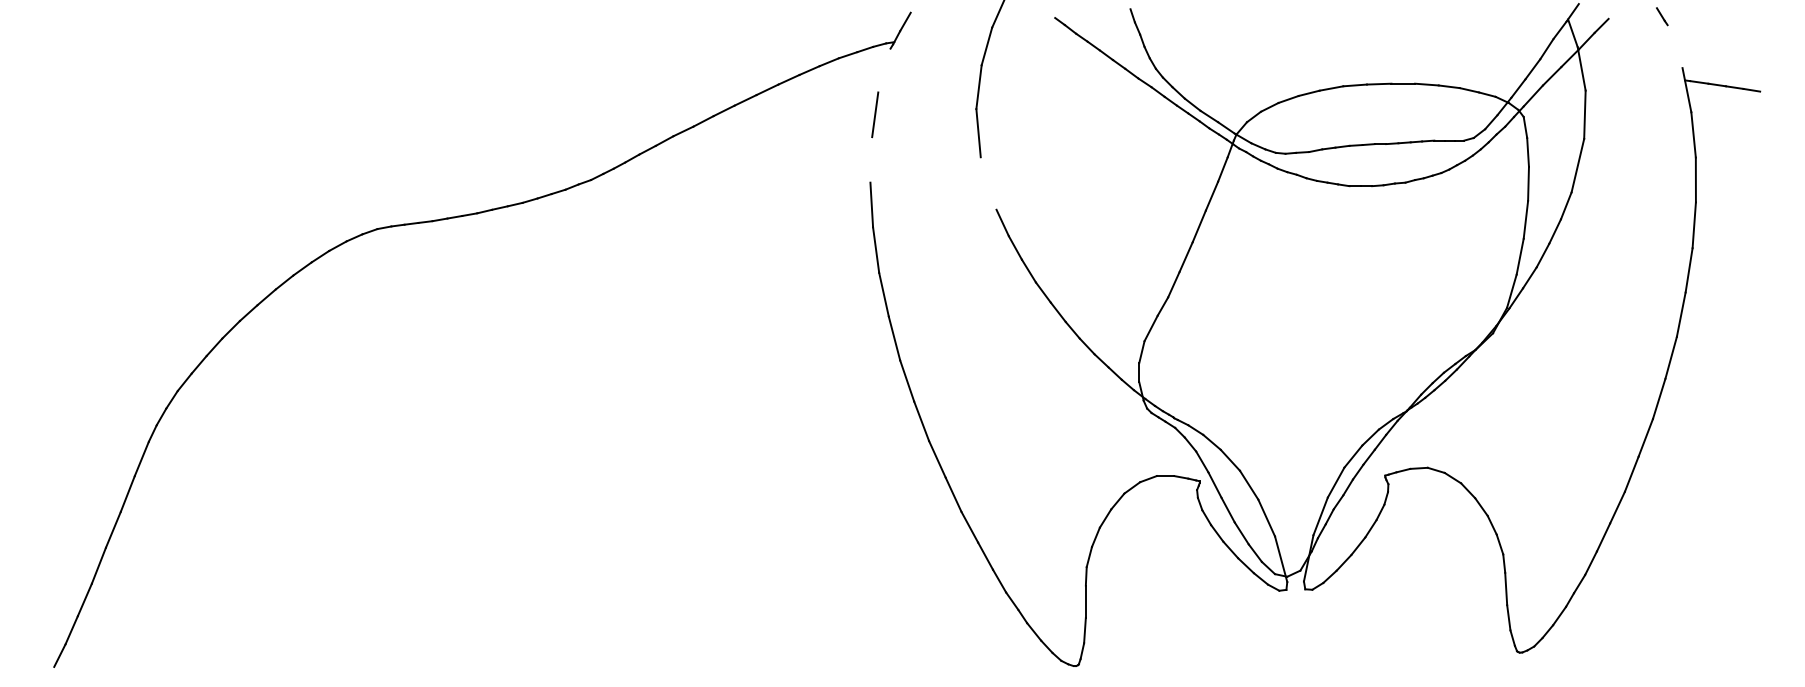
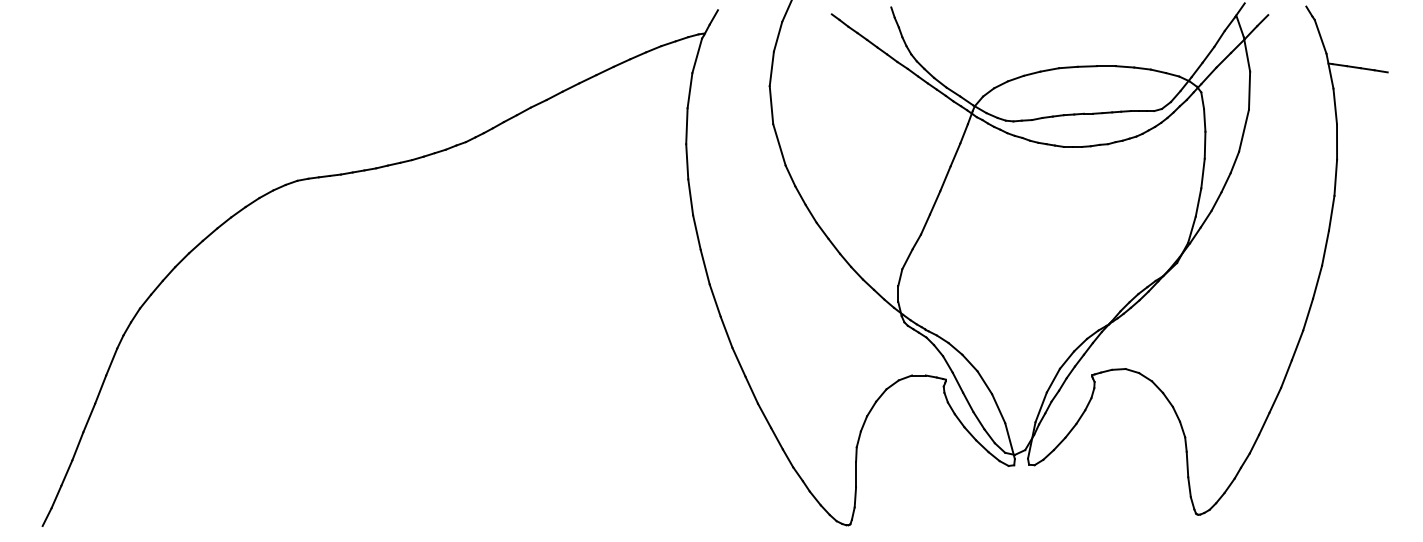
line: (1674, 46) -> (1320, 36), added
line: (884, 70) -> (697, 55), added
line: (870, 160) -> (686, 126), added
line: (988, 183) -> (779, 144), added

